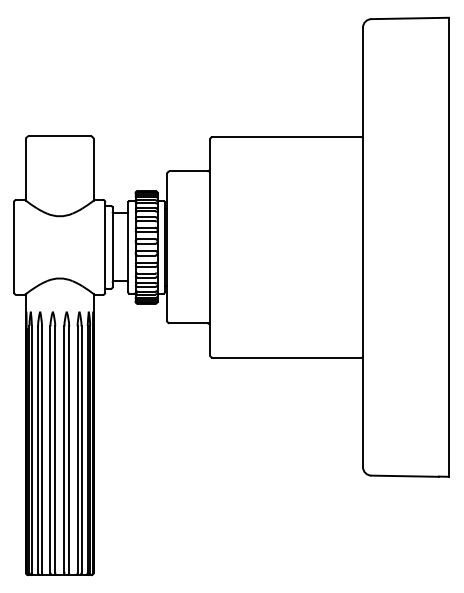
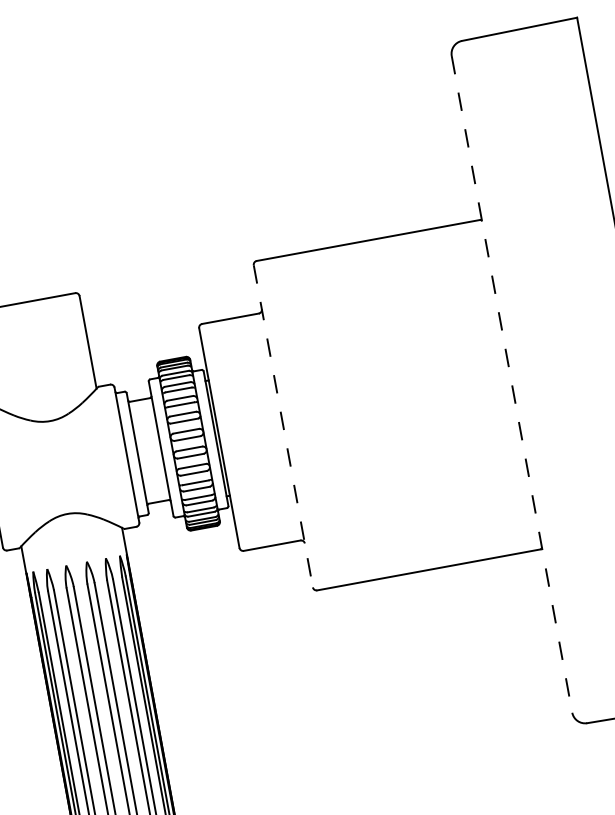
line: (209, 247) -> (282, 426), solid -> dashed
line: (362, 247) -> (511, 384), solid -> dashed

